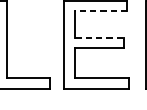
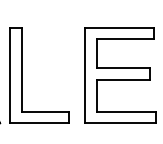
line: (100, 11) -> (124, 39), dashed -> solid
line: (100, 38) -> (124, 68), dashed -> solid

